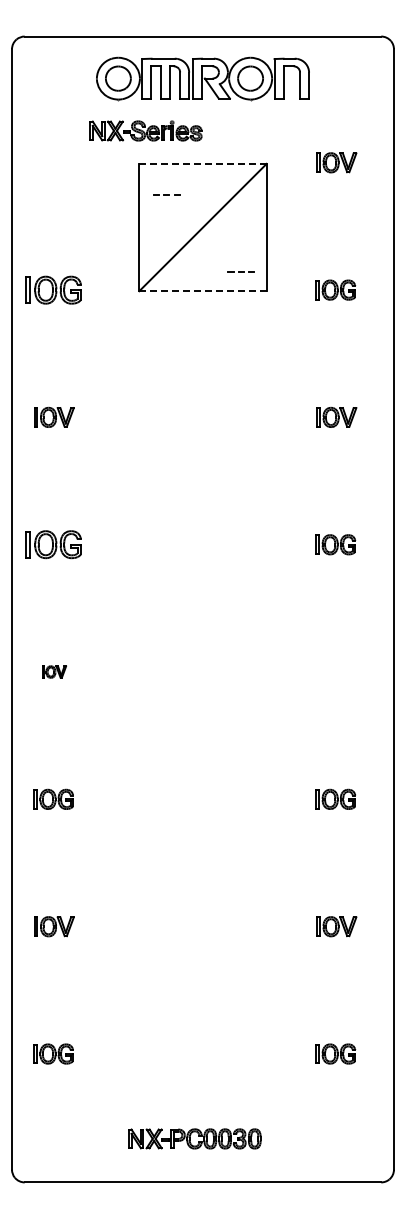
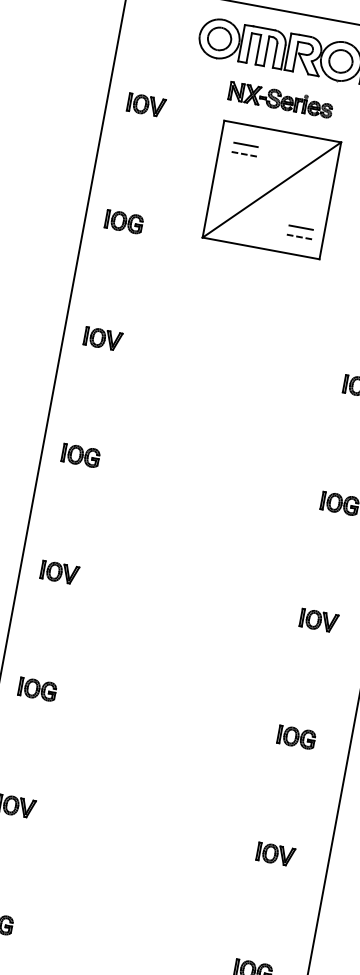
part: (145, 130) -> (280, 99), moved
part: (54, 162) -> (146, 105), added
line: (203, 163) -> (283, 131), dashed -> solid
line: (166, 185) -> (245, 145), added
line: (240, 261) -> (300, 227), added
part: (53, 289) -> (124, 221), size x0.71
line: (203, 291) -> (261, 248), dashed -> solid
part: (53, 544) -> (80, 455), size x0.71
part: (54, 671) -> (60, 572), size x1.67
part: (336, 671) -> (318, 620), added

